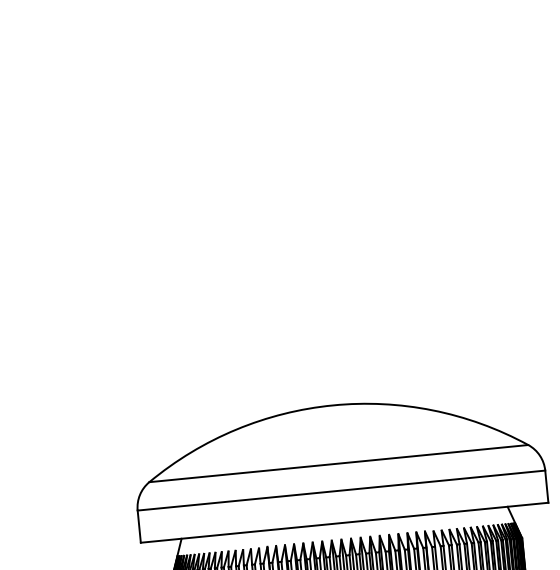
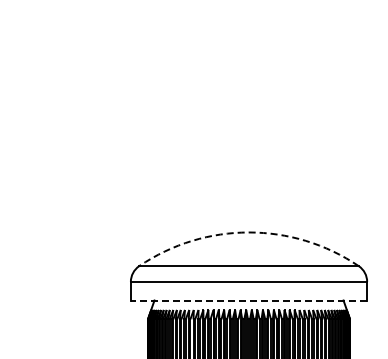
arc: (333, 405) -> (249, 232), solid -> dashed
line: (343, 522) -> (248, 300), solid -> dashed

